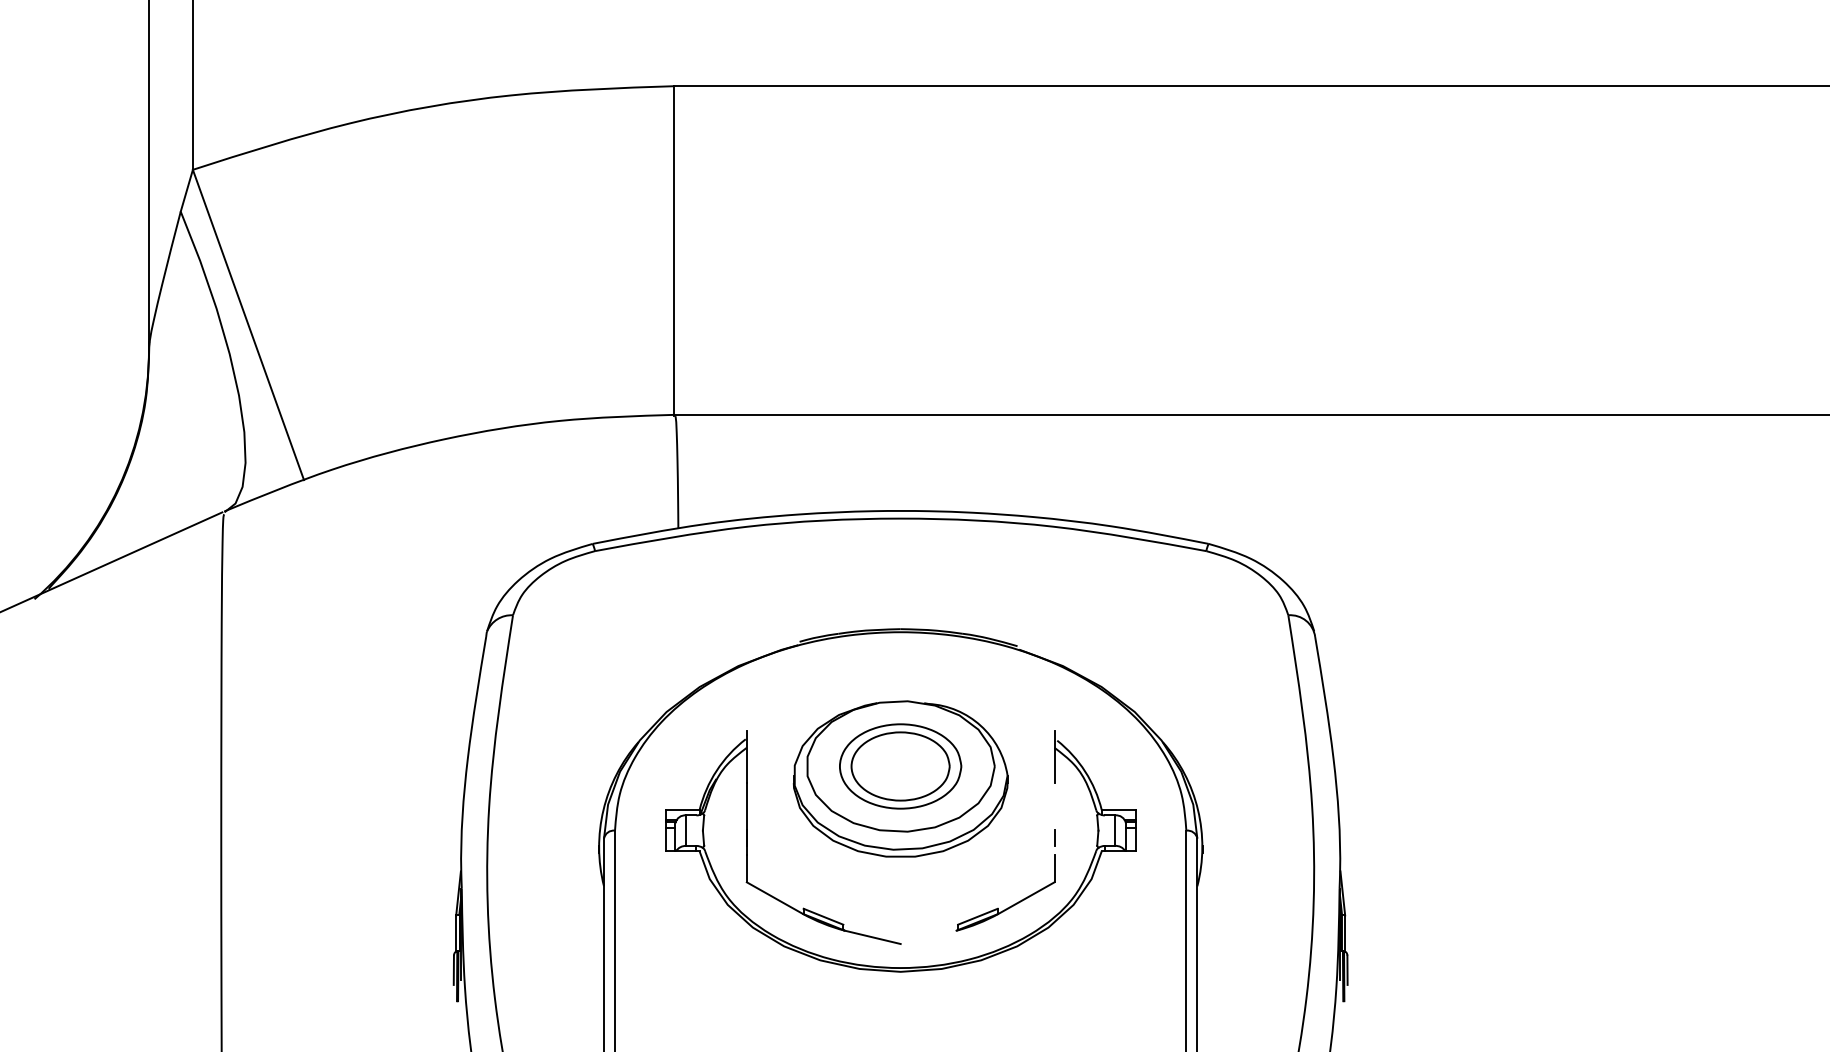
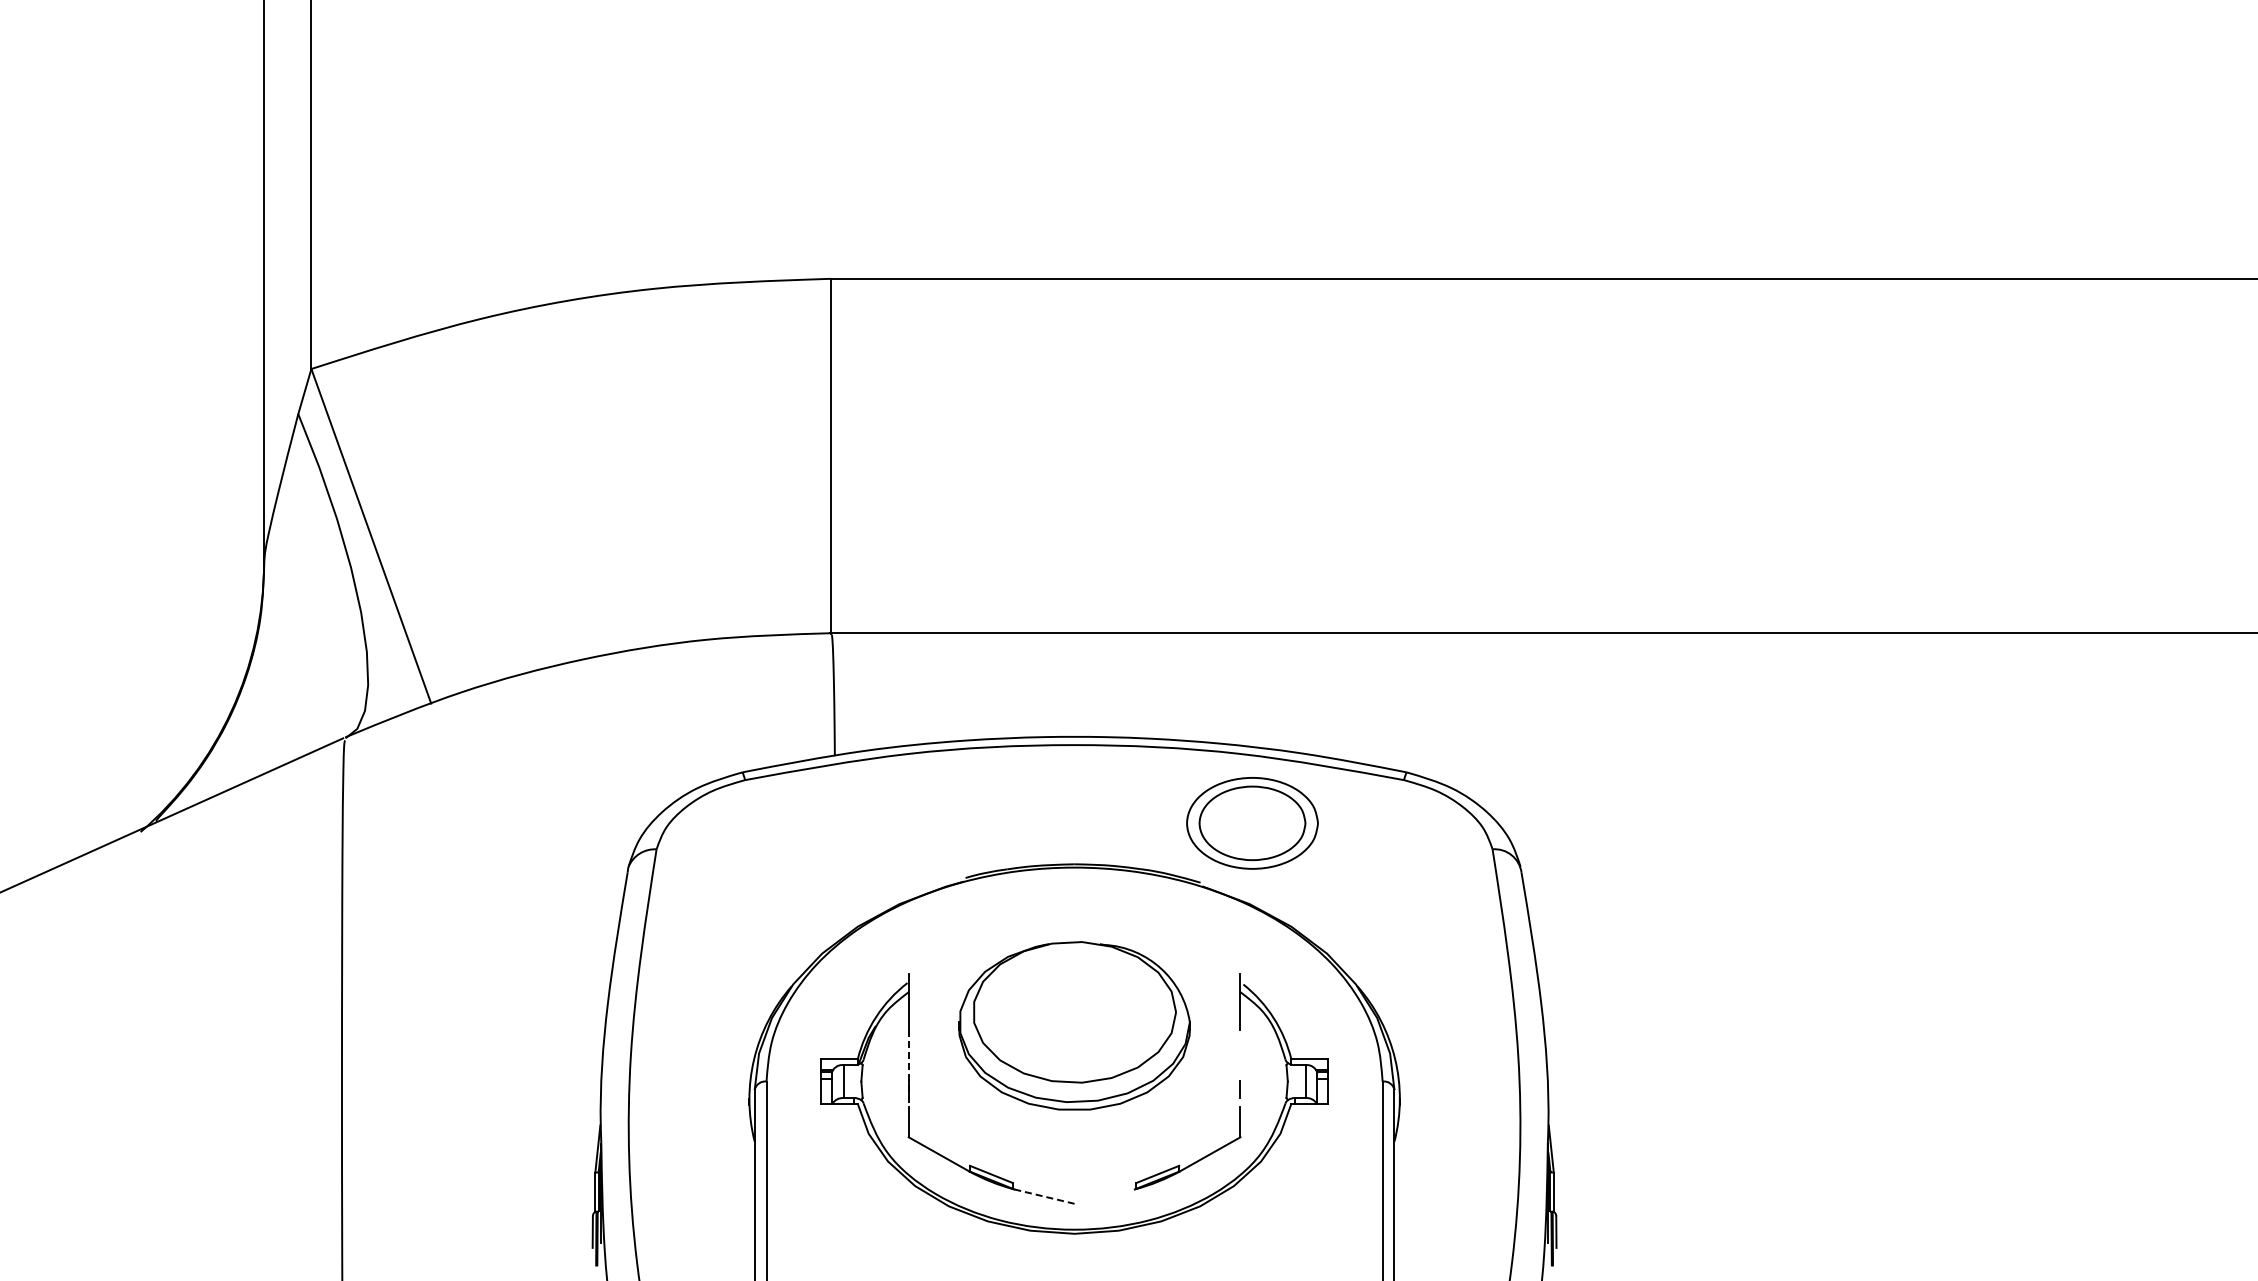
part: (900, 766) -> (1252, 823), moved
line: (746, 818) -> (908, 1068), solid -> dashed
line: (872, 937) -> (1044, 1196), solid -> dashed

